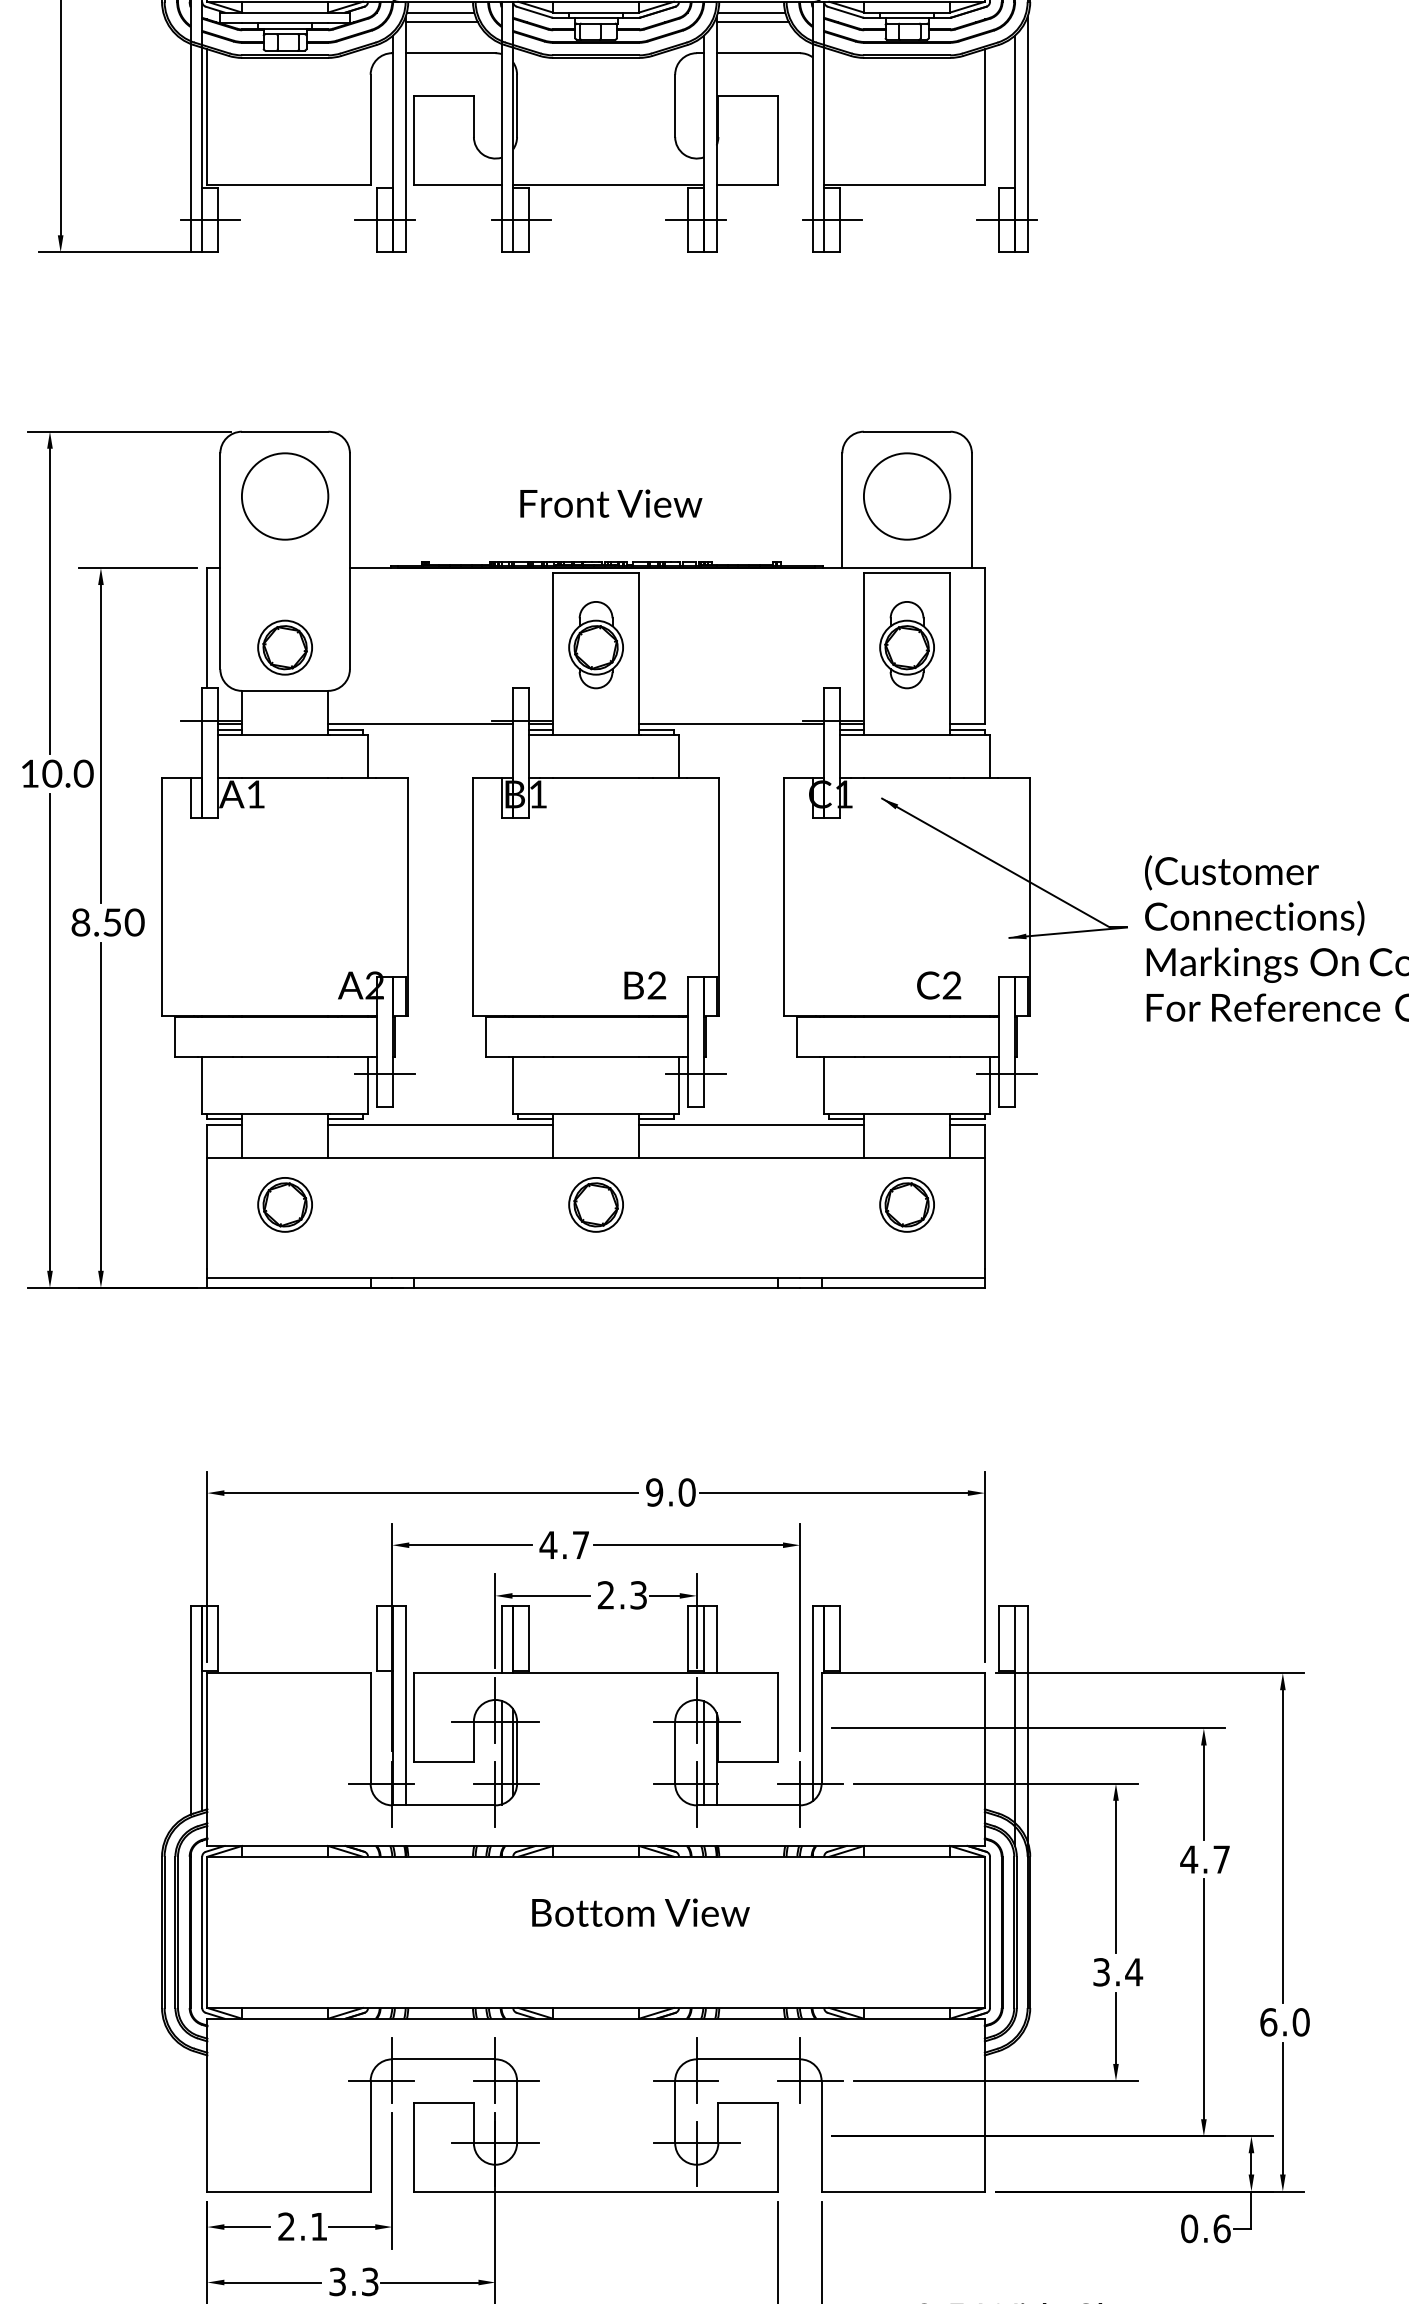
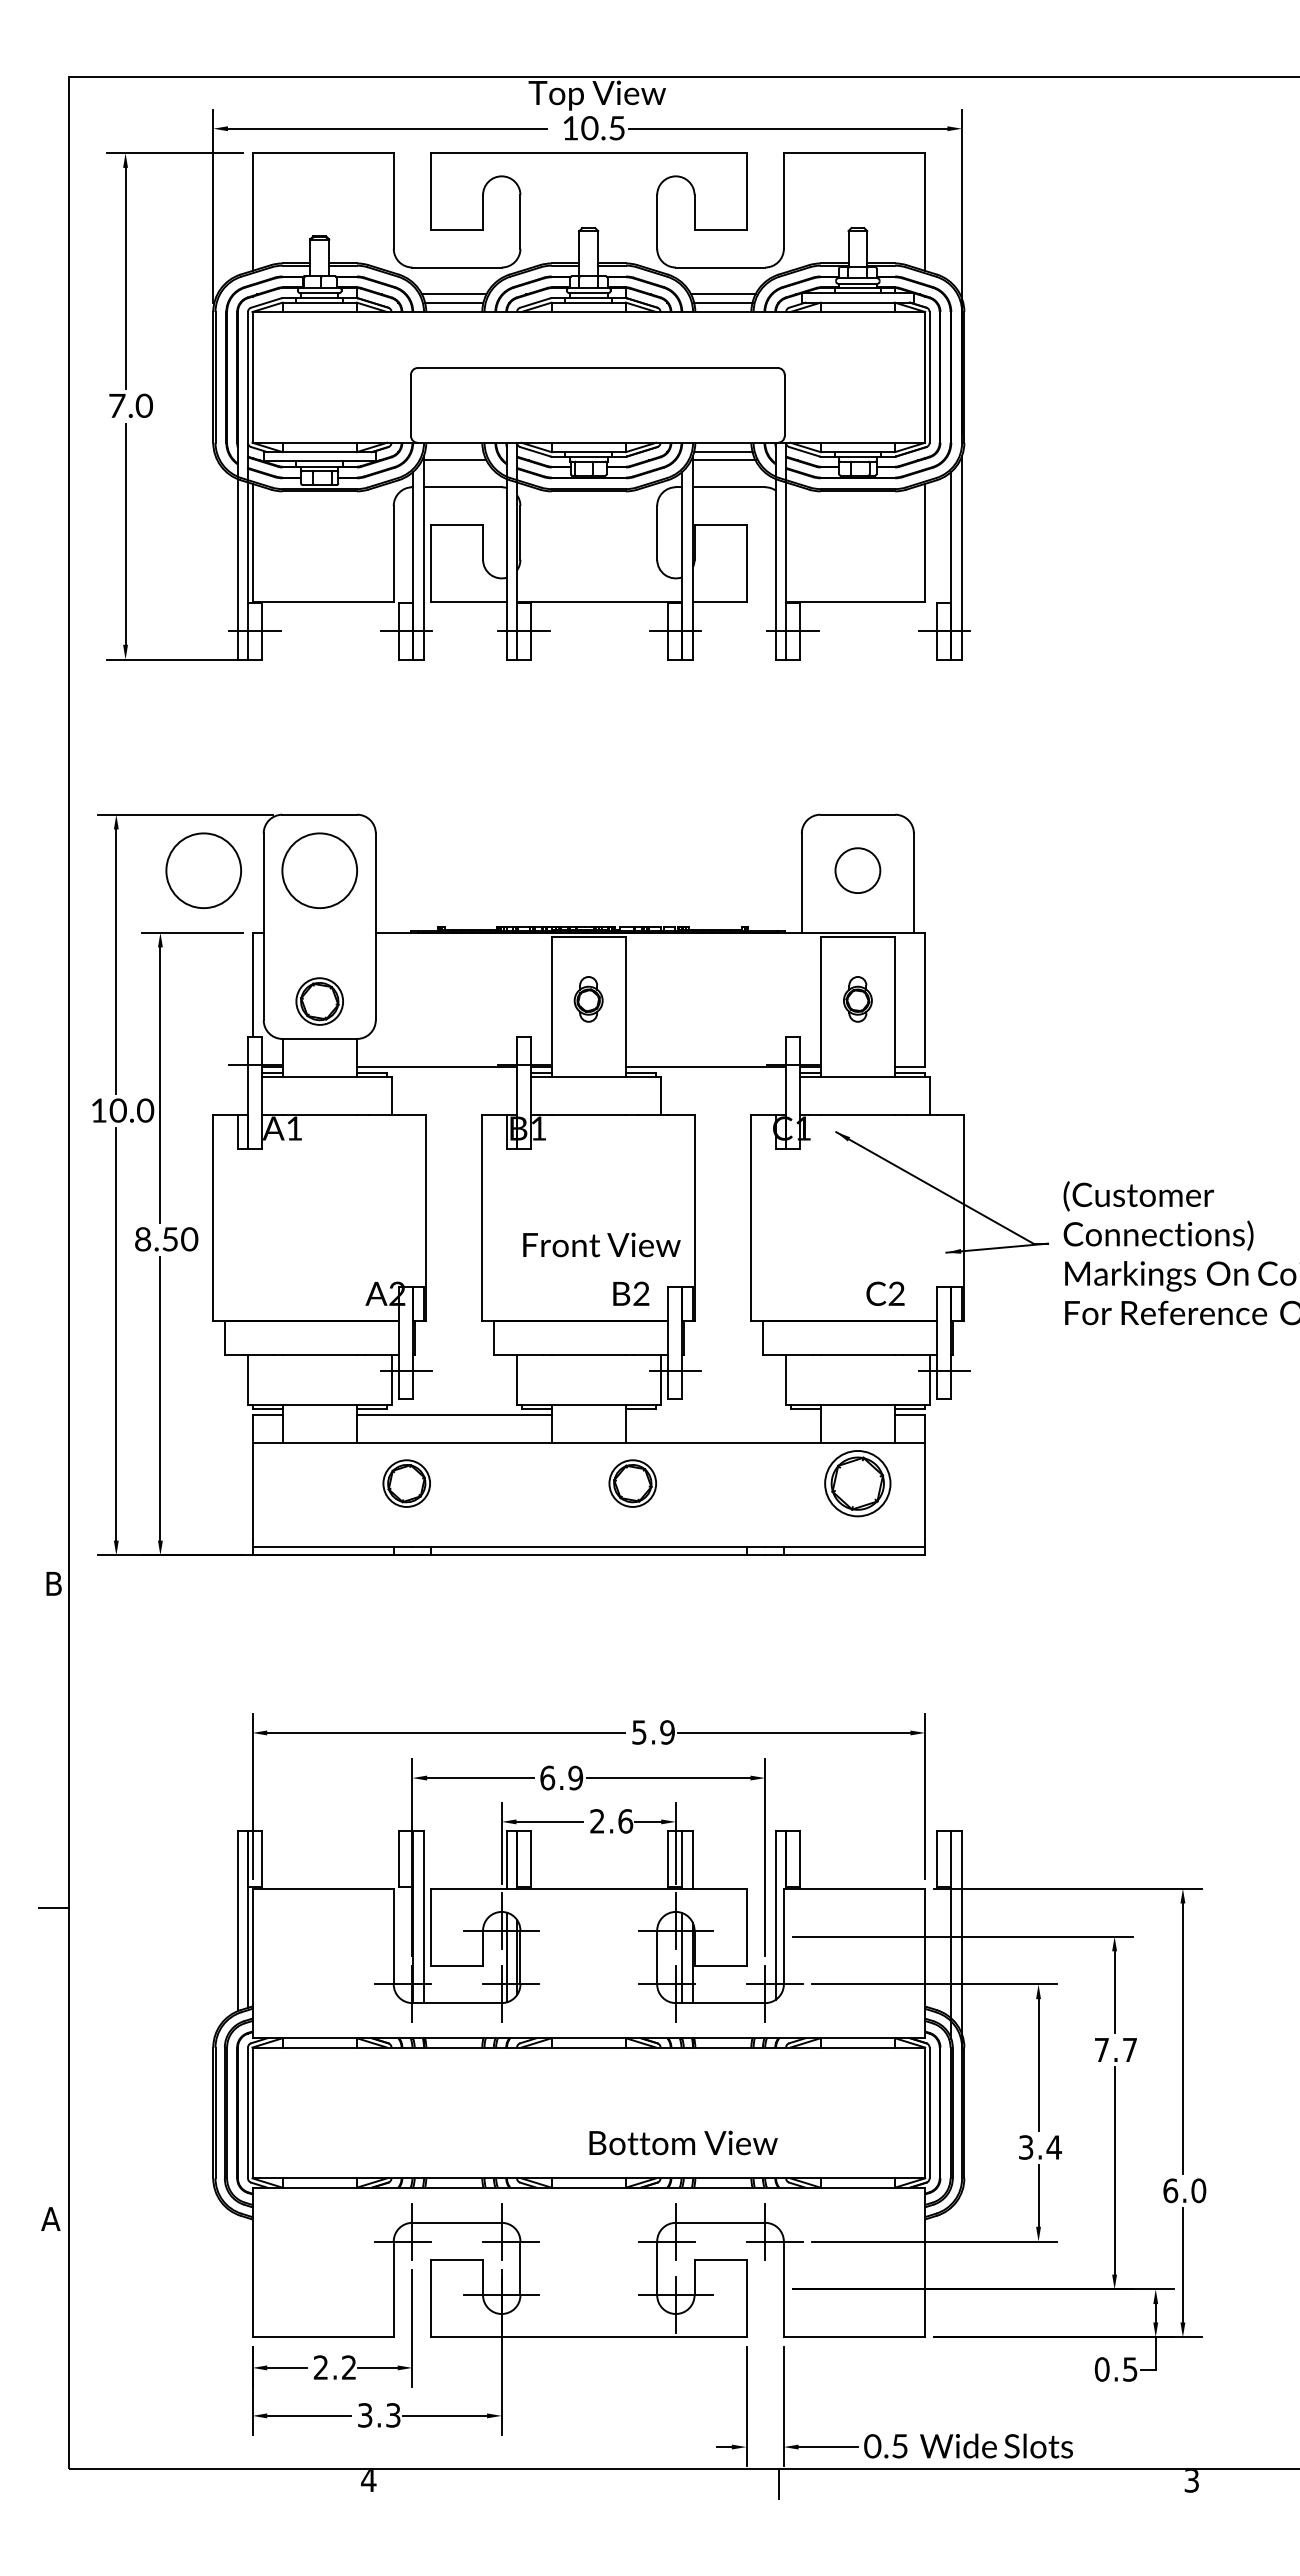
line: (440, 13) -> (454, 452), removed
circle: (150, 496) -> (203, 870), added
circle: (906, 496) -> (857, 870), size x0.6
text: (610, 503) -> (601, 1244), moved
part: (595, 645) -> (588, 999), size x0.6
part: (906, 645) -> (857, 999), size x0.6
line: (750, 1124) -> (722, 1414), removed
part: (284, 1204) -> (406, 1483), moved
part: (595, 1204) -> (632, 1483), moved
part: (906, 1204) -> (857, 1483), size x1.4
text: (670, 1492) -> (653, 1732), 9.0 -> 5.9
text: (564, 1544) -> (561, 1777), 4.7 -> 6.9
text: (638, 1595) -> (625, 1821), 2.3 -> 2.6
text: (1188, 1858) -> (1101, 2049), 4.7 -> 7.7
text: (640, 1912) -> (683, 2142), moved
text: (318, 2226) -> (348, 2367), 2.1 -> 2.2
text: (1222, 2228) -> (1130, 2369), 0.6 -> 0.5

